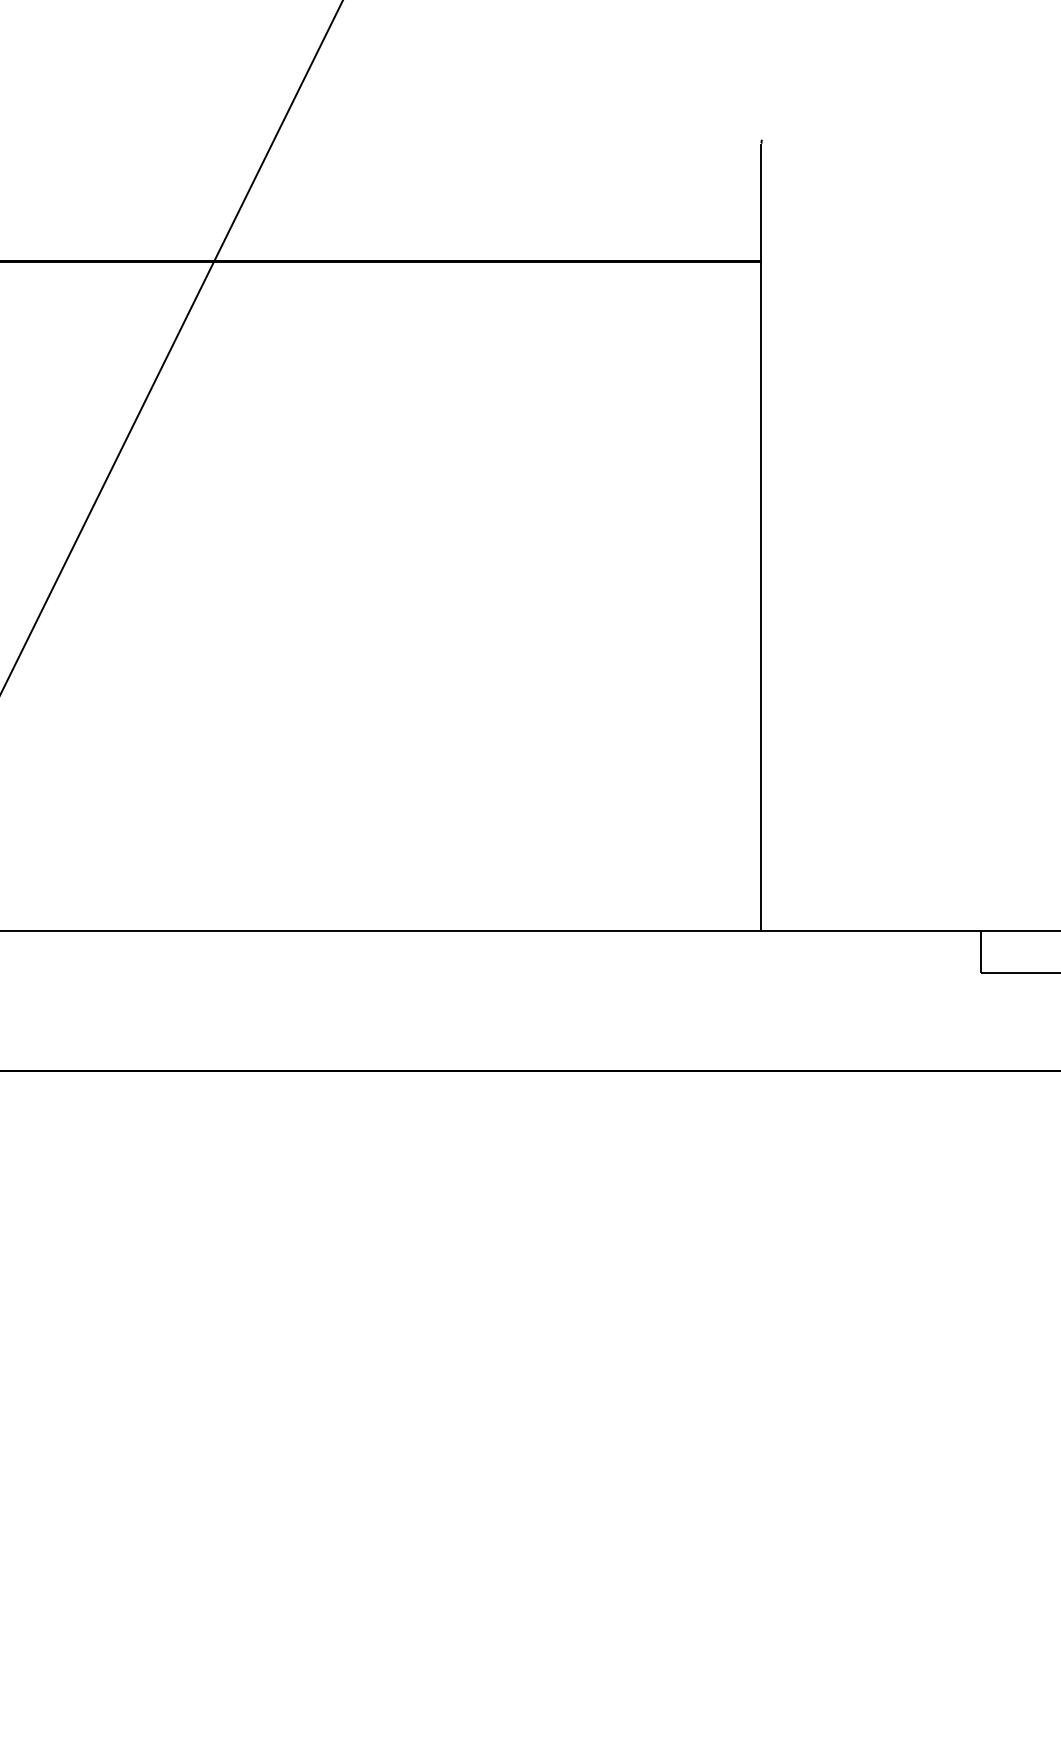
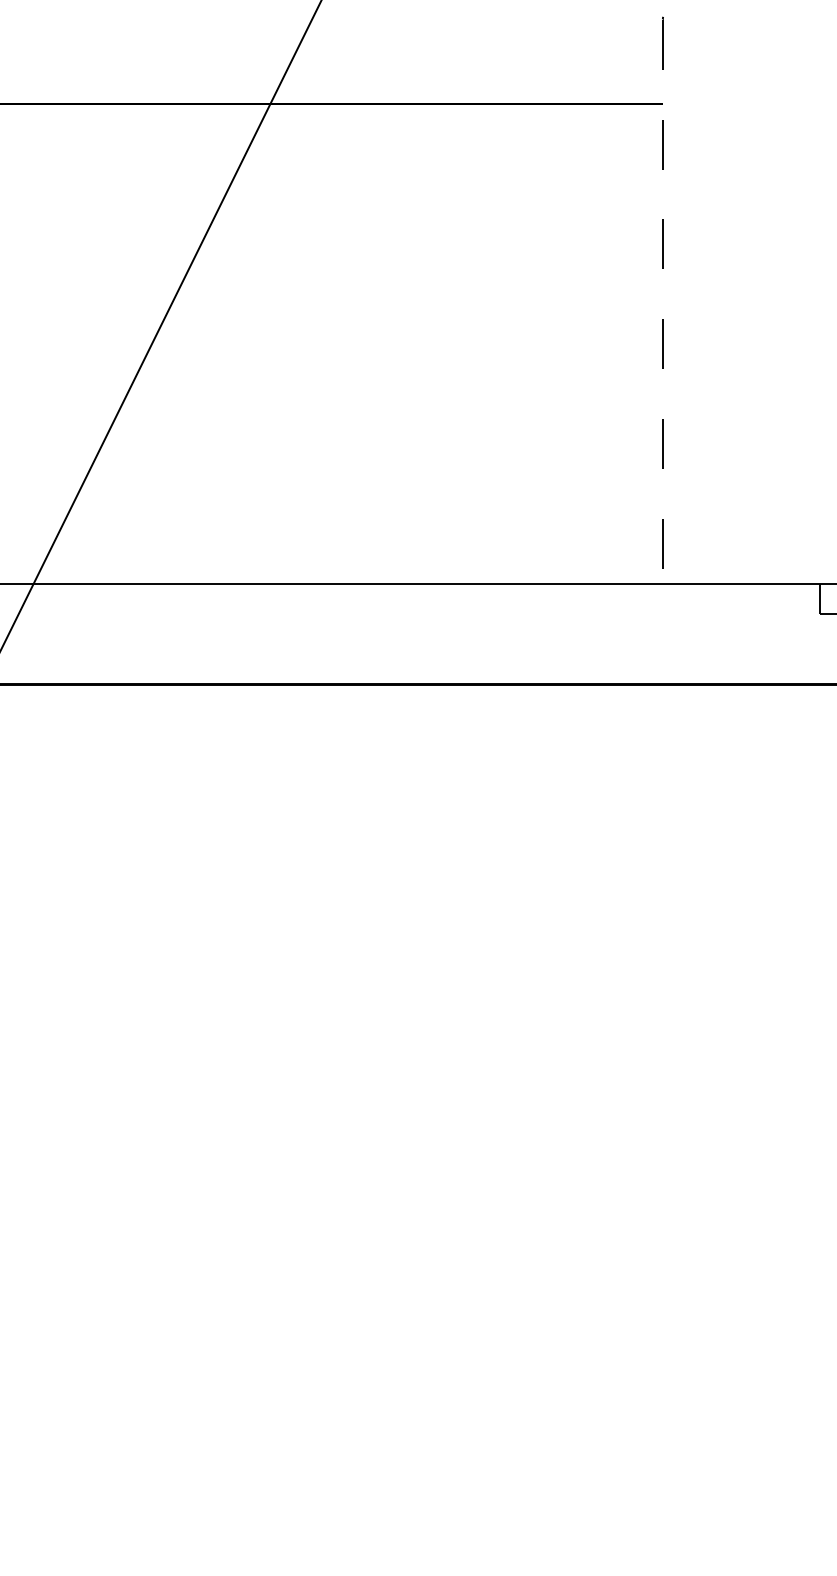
line: (760, 538) -> (662, 302), solid -> dashed

